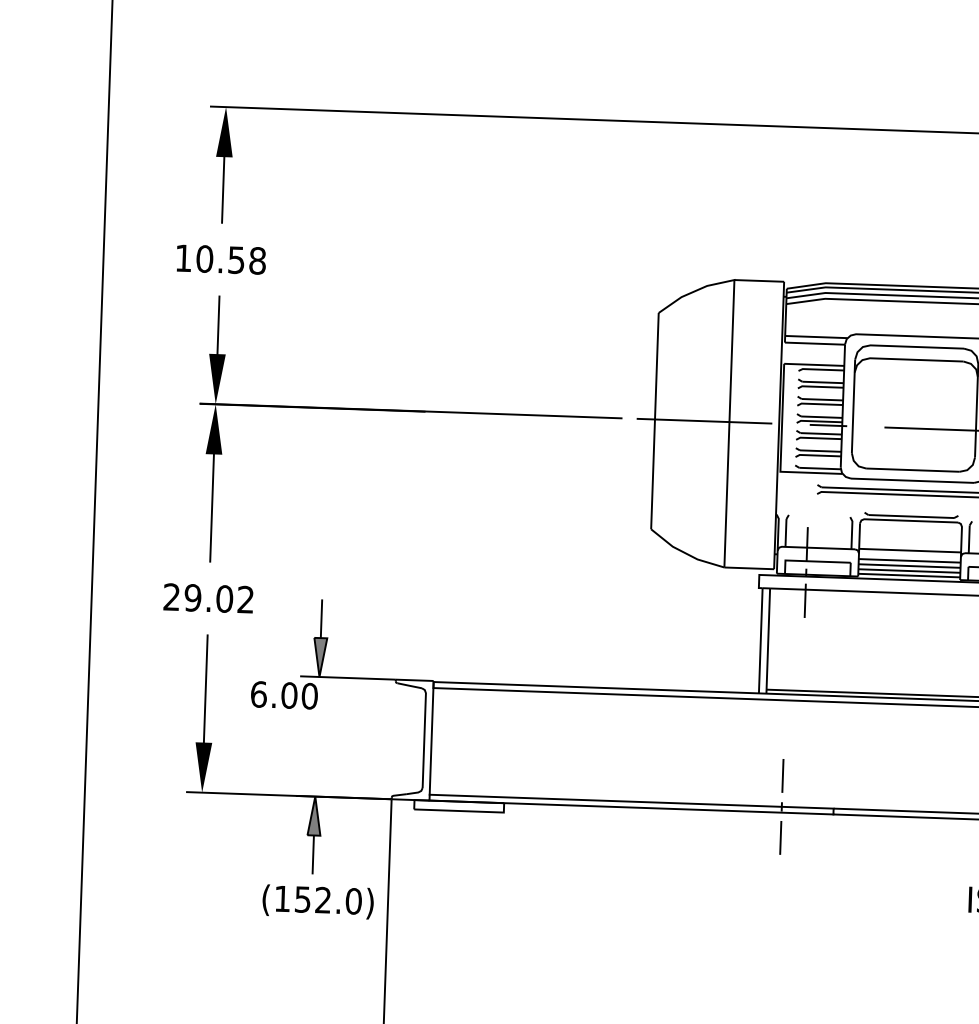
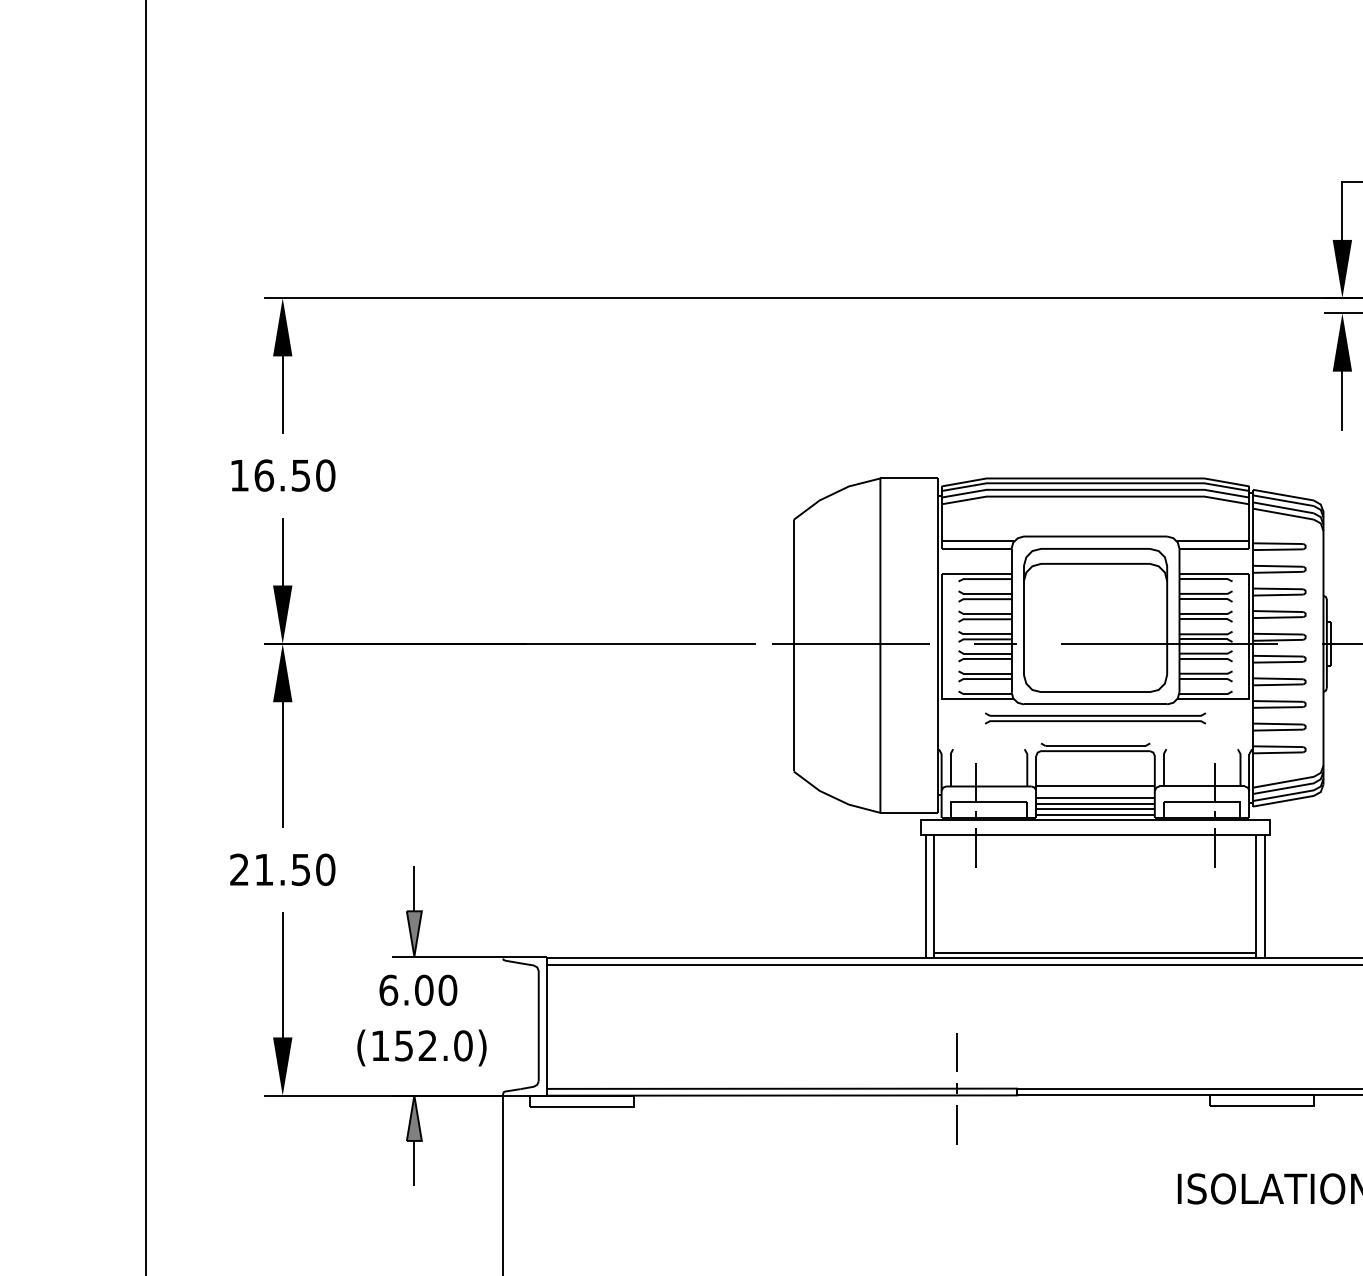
text: (230, 259) -> (294, 475), 10.58 -> 16.50
text: (219, 598) -> (294, 869), 29.02 -> 21.50
text: (284, 694) -> (418, 989), moved
text: (317, 901) -> (421, 1047), moved

